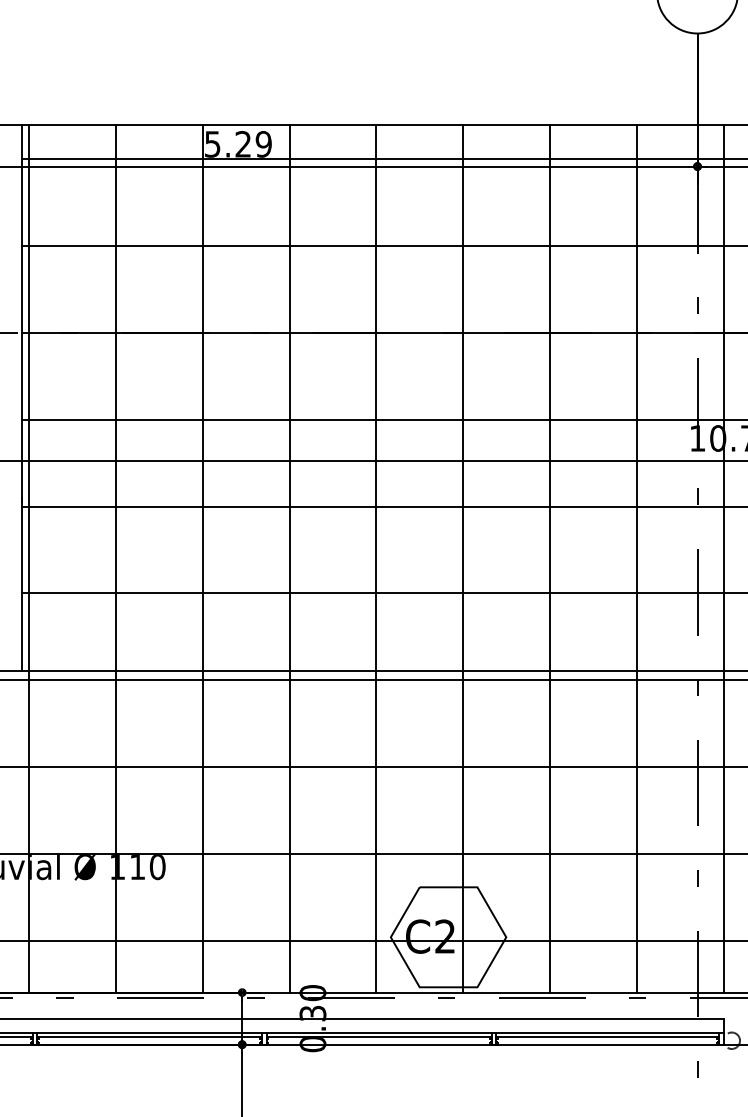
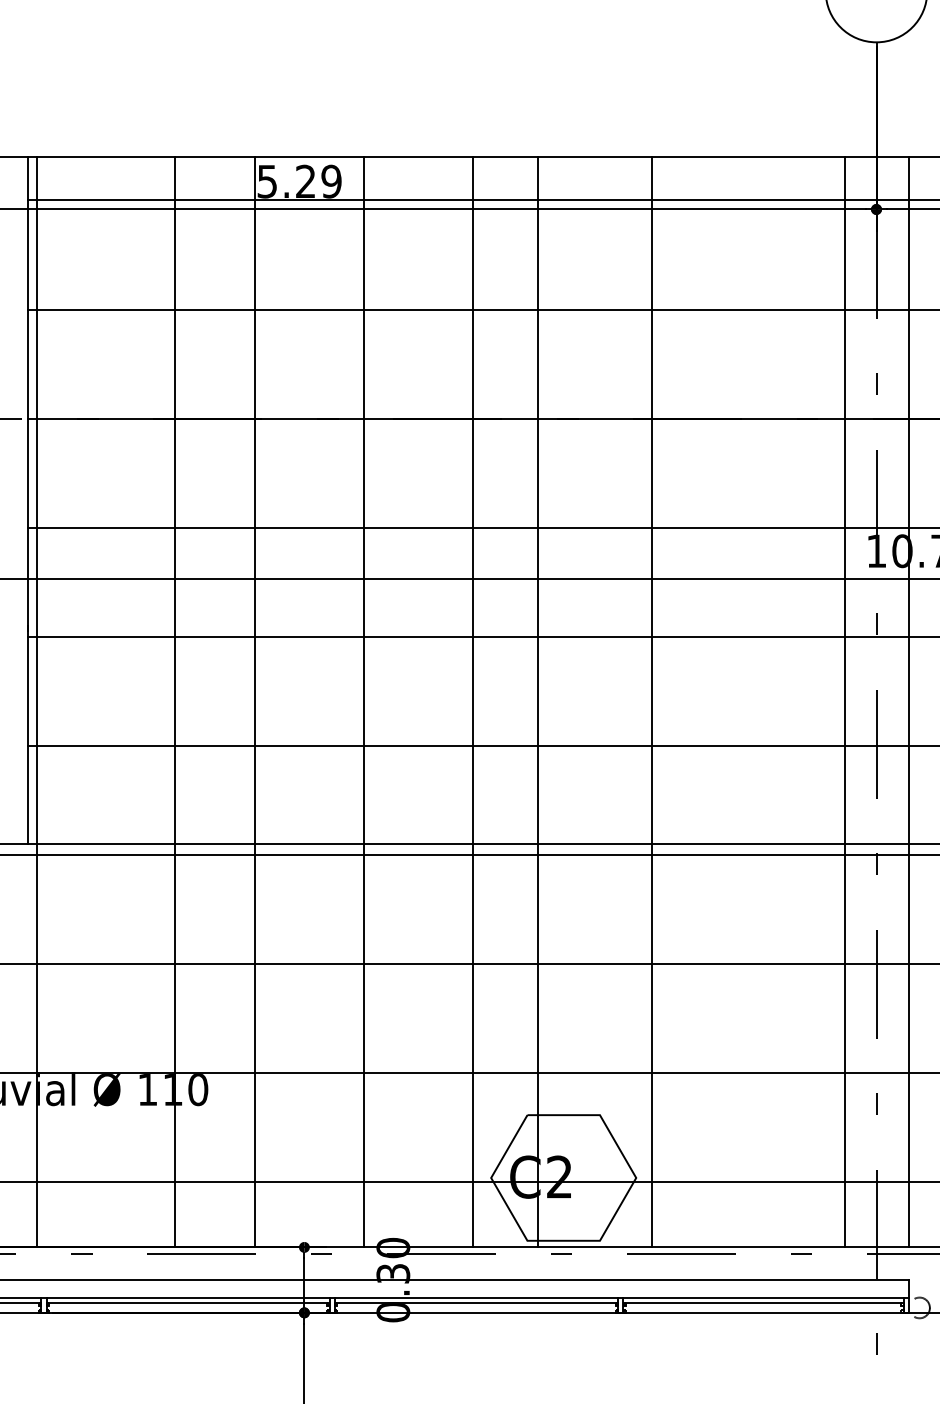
line: (115, 558) -> (174, 702), moved
line: (463, 558) -> (538, 702), moved
line: (549, 558) -> (651, 702), moved
line: (636, 558) -> (845, 702), moved

